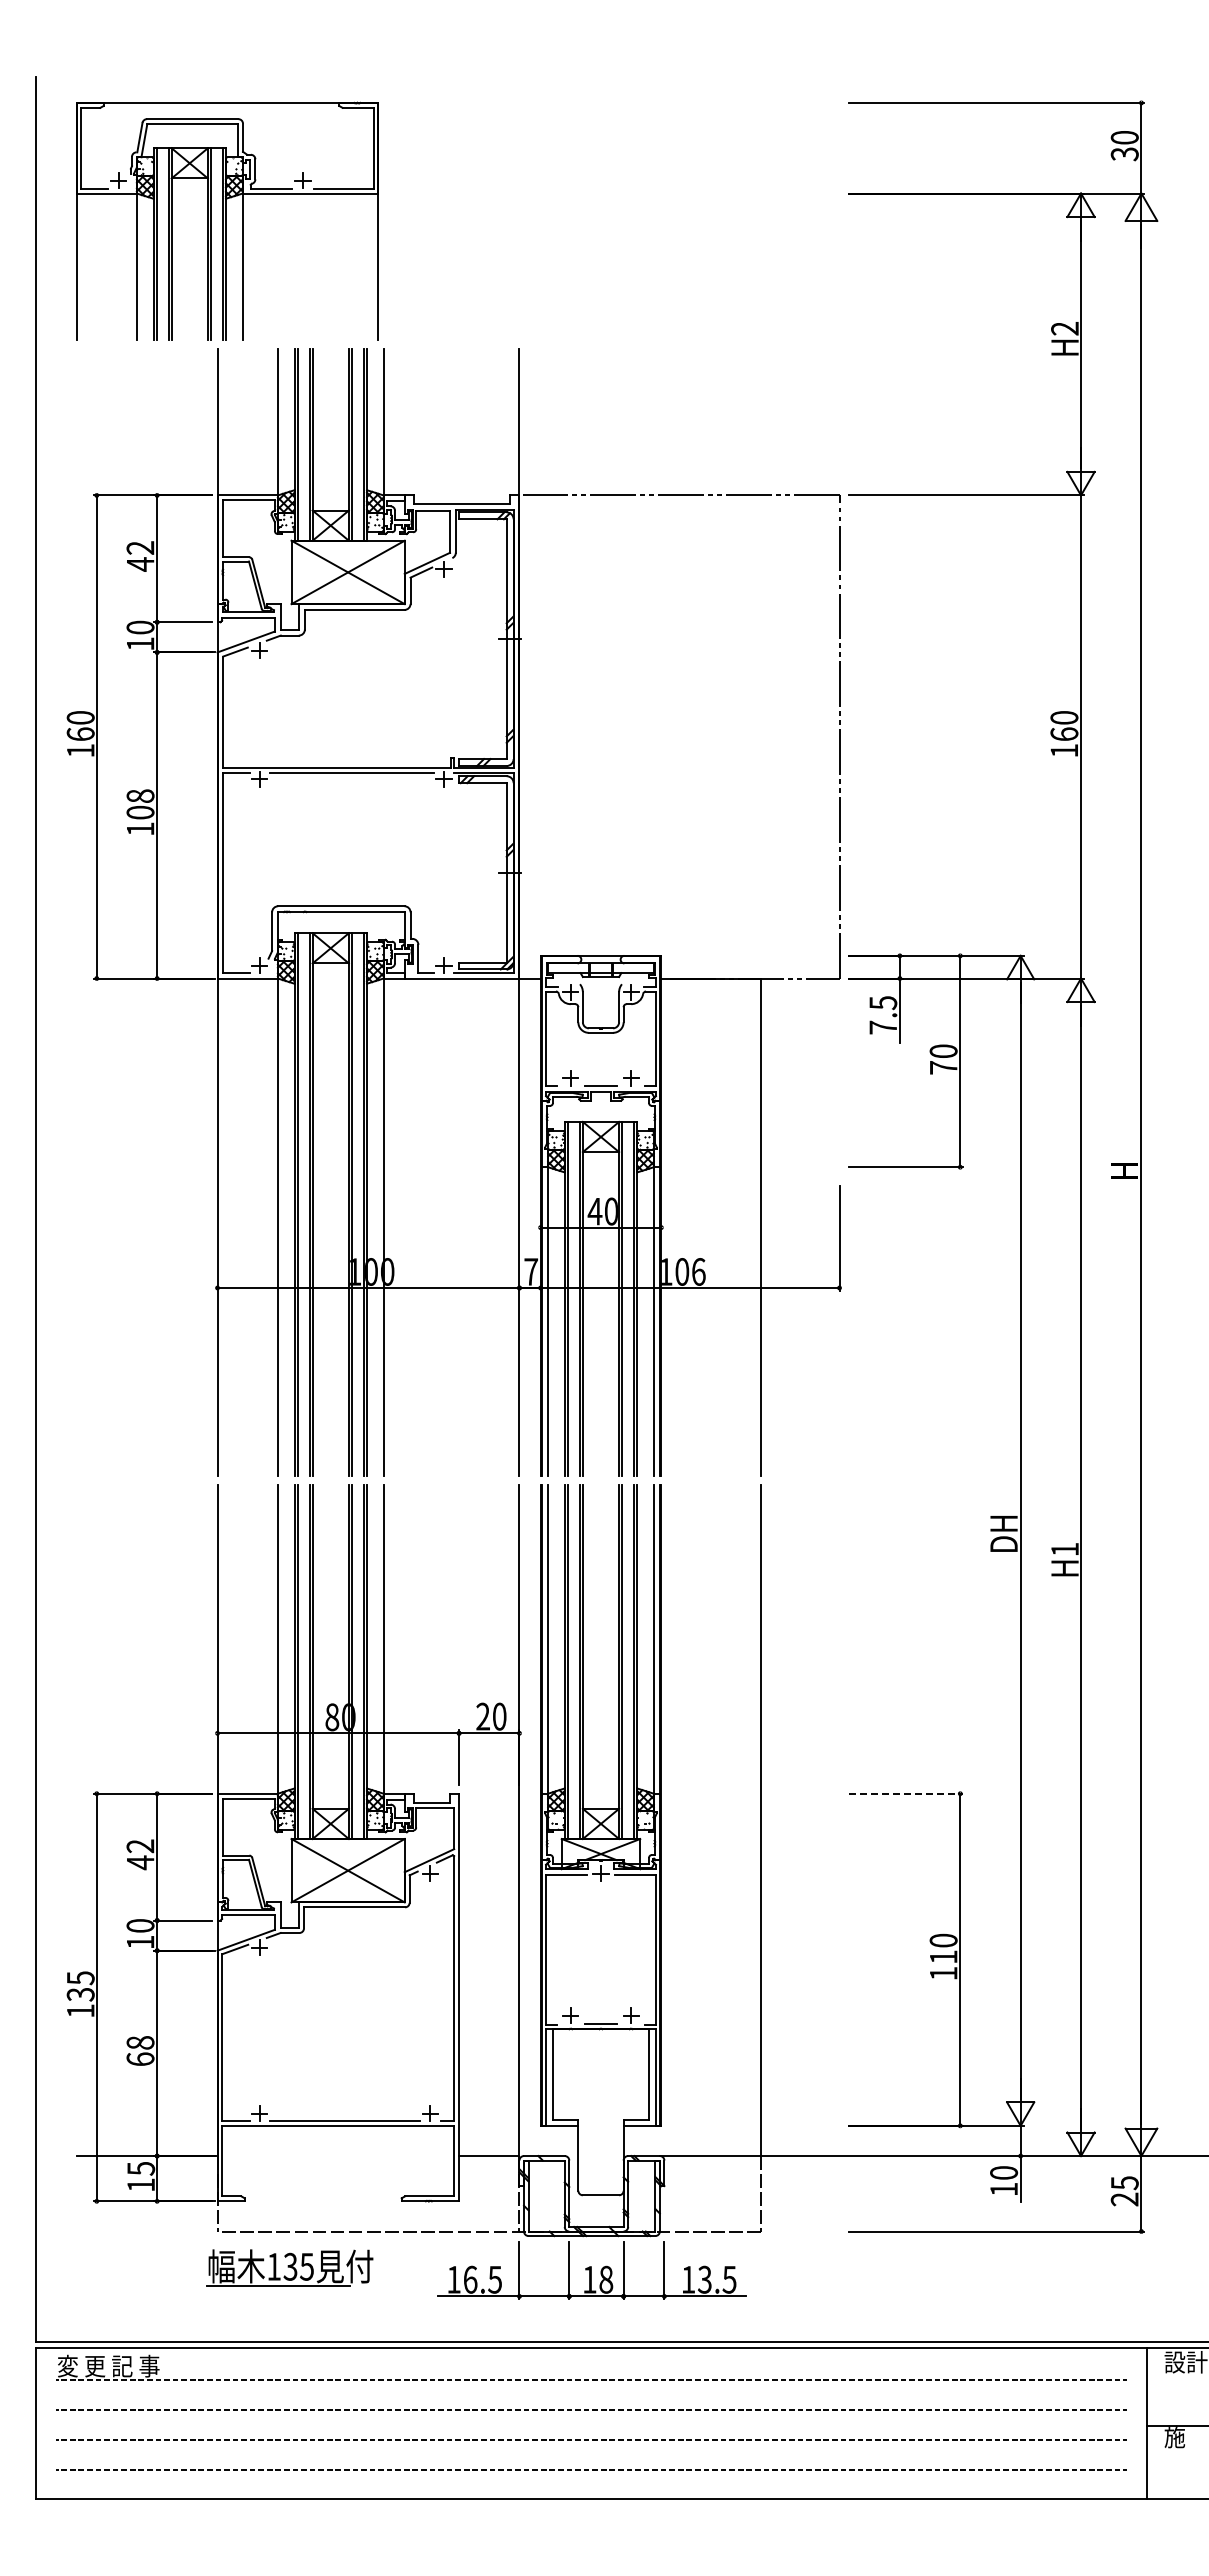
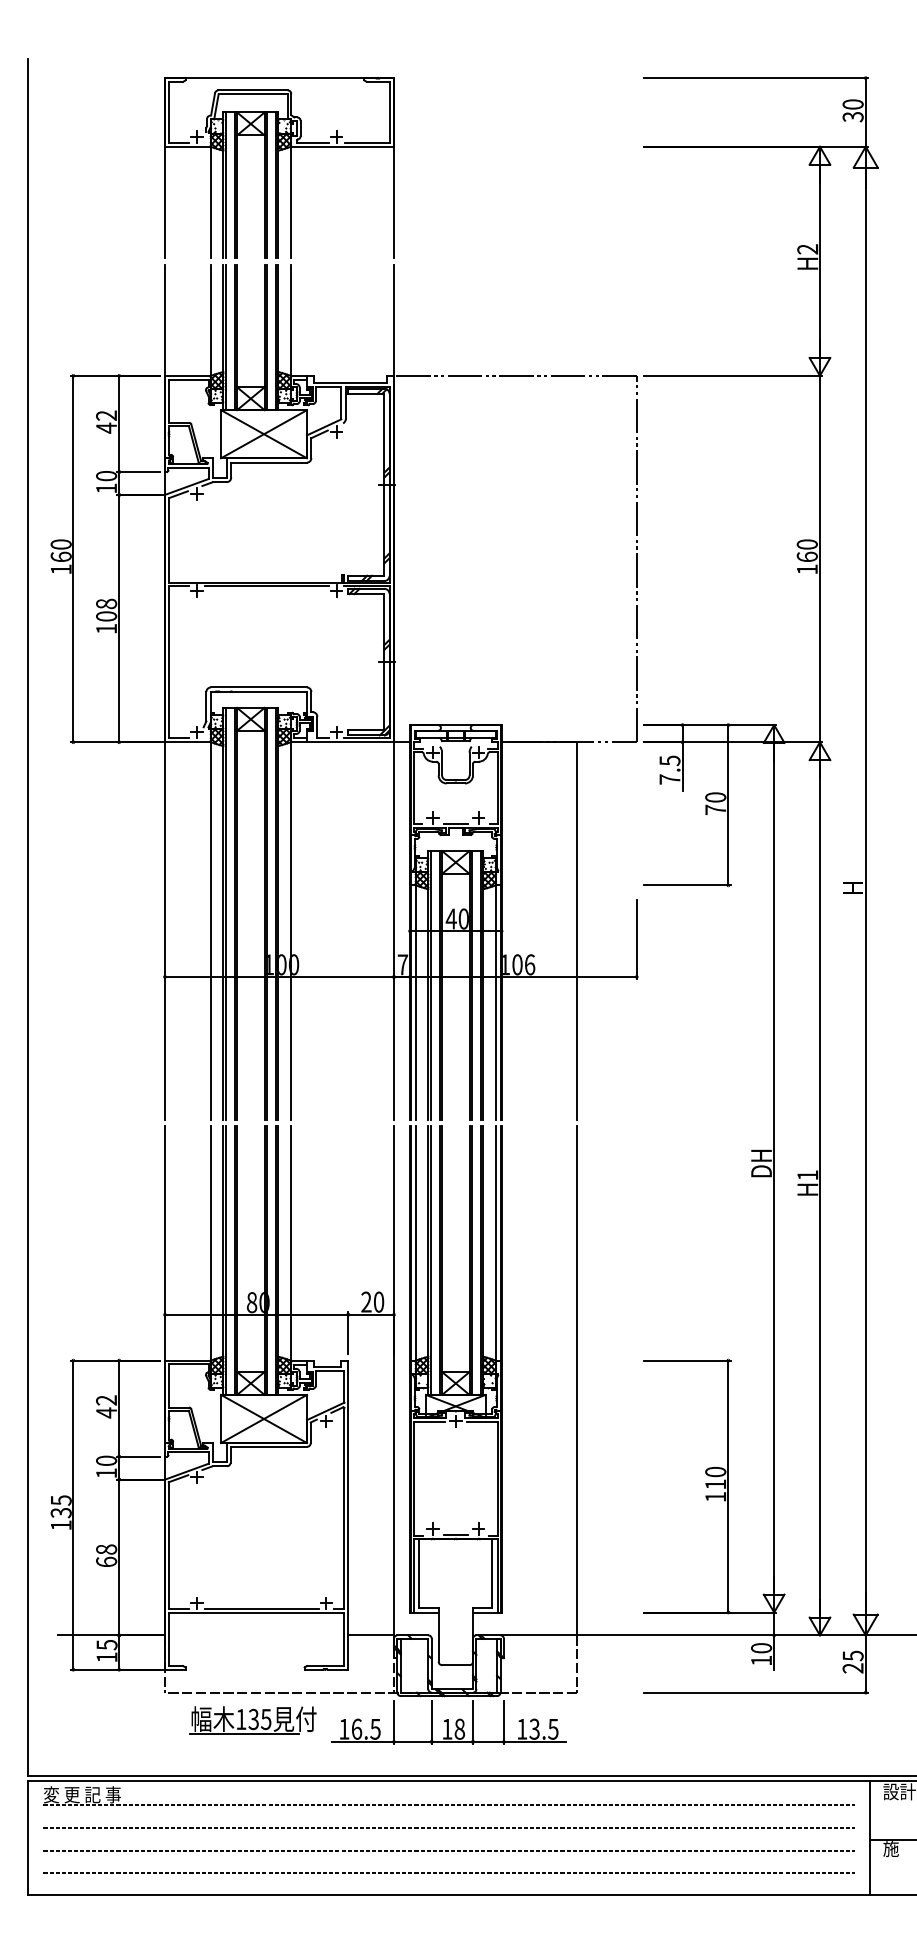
part: (227, 220) -> (279, 167), moved
line: (906, 1793) -> (687, 1360), dashed -> solid
part: (289, 2267) -> (252, 1719), moved

